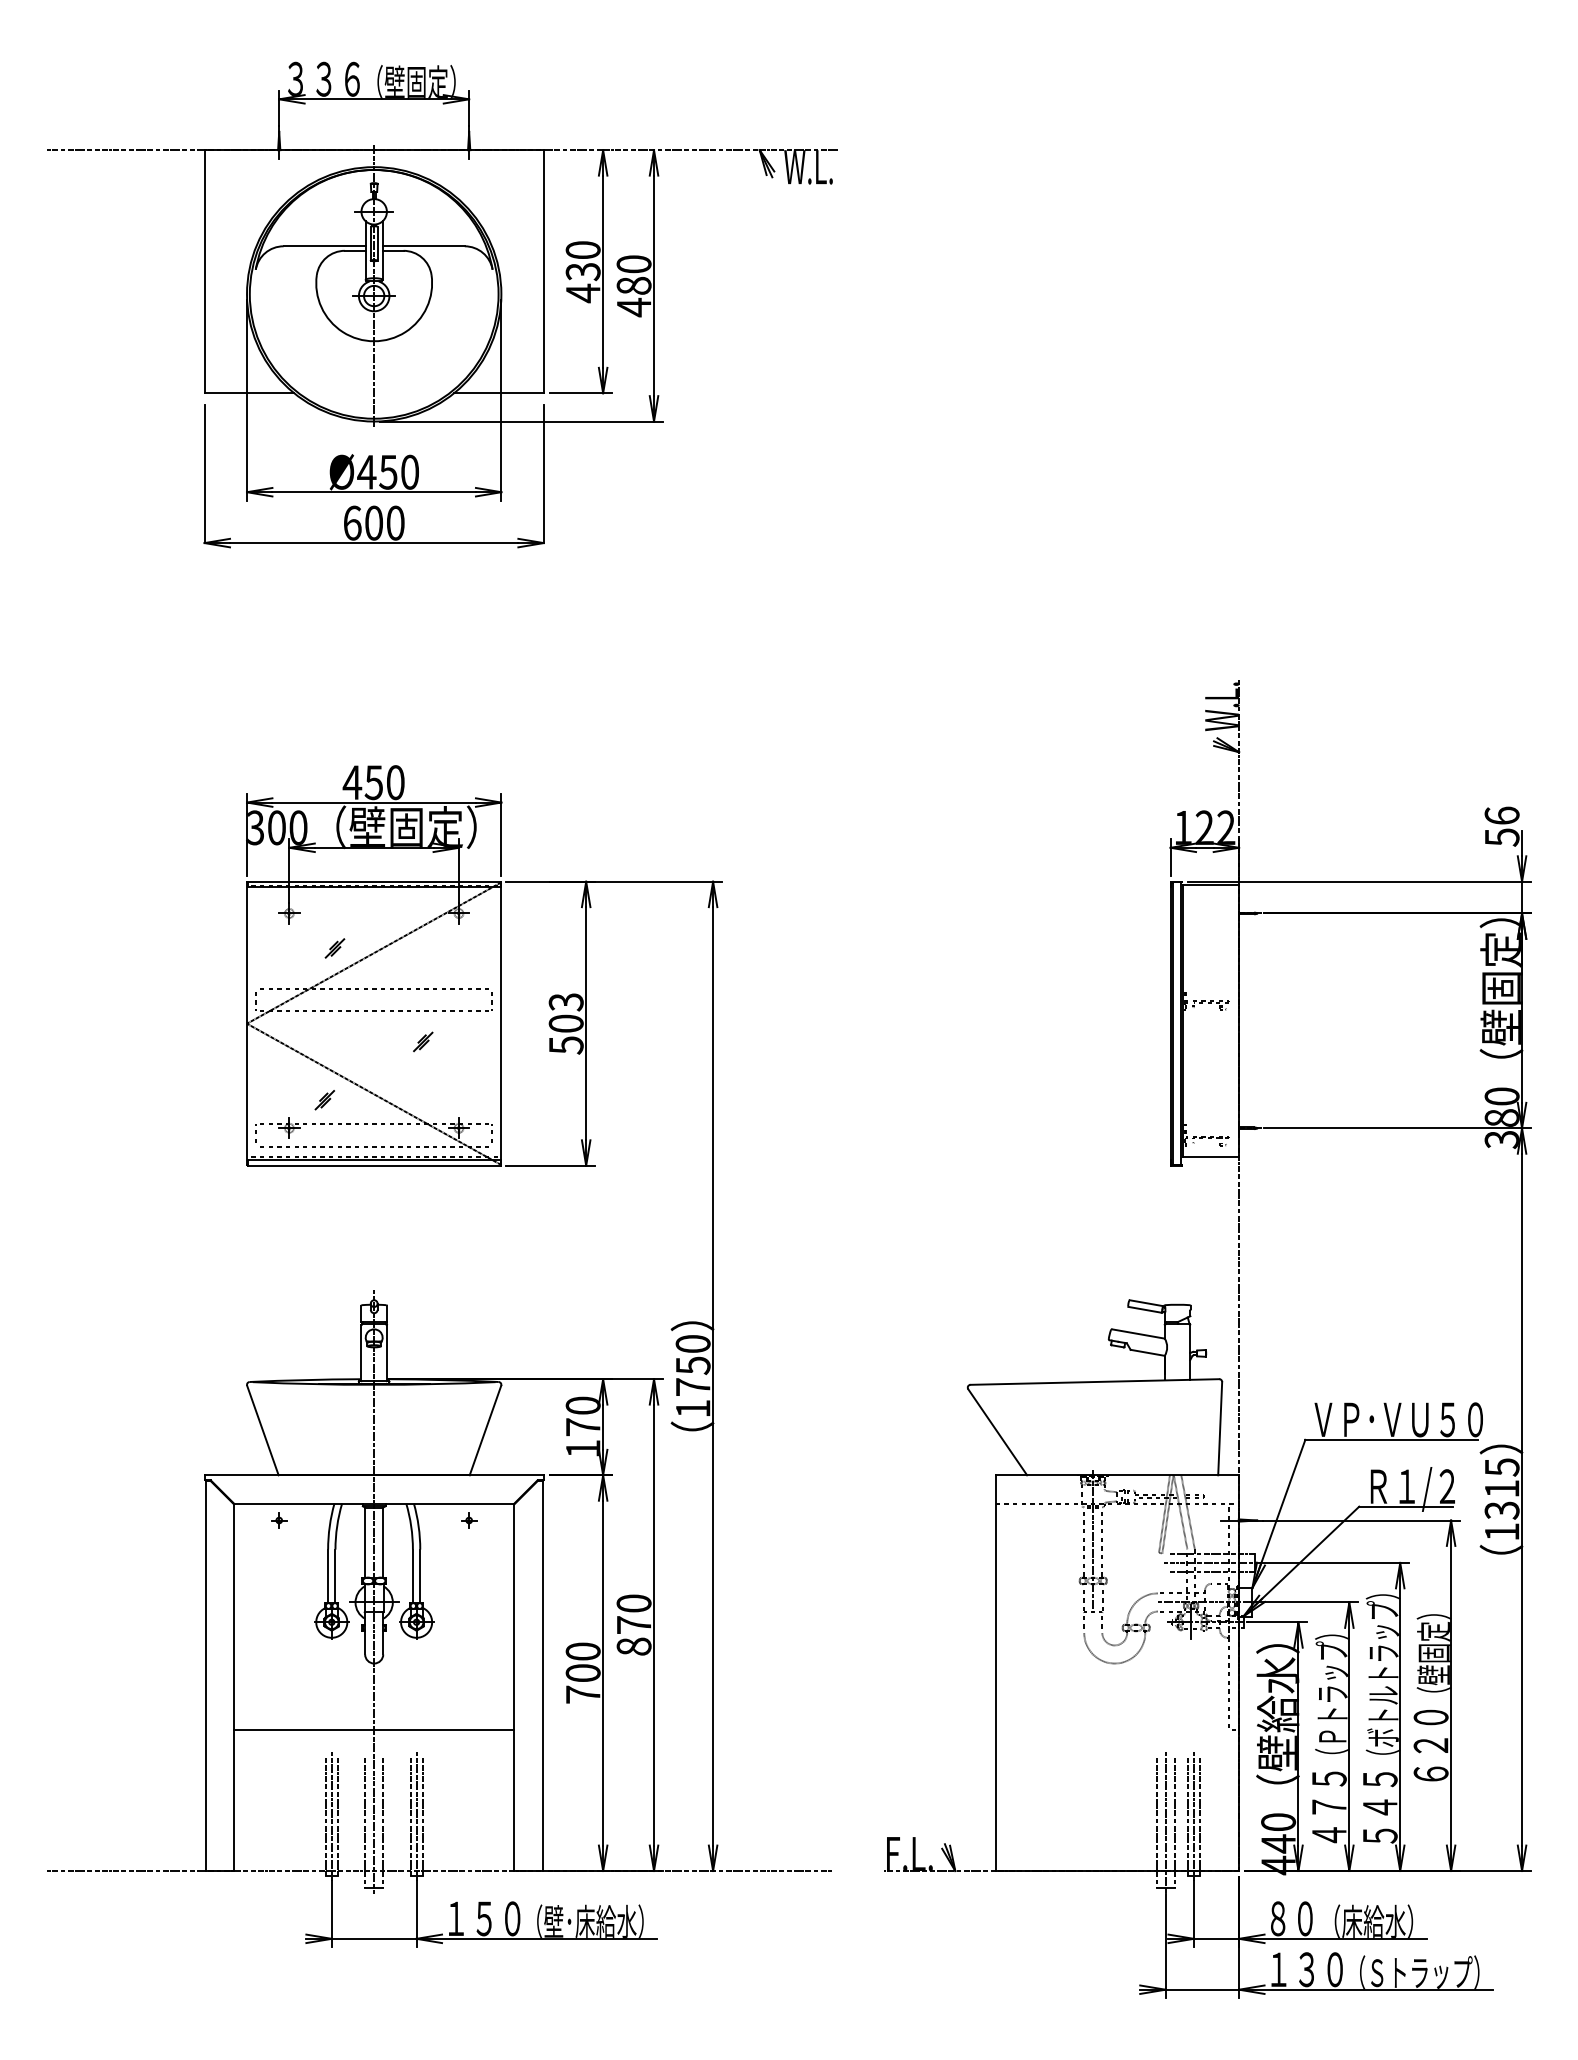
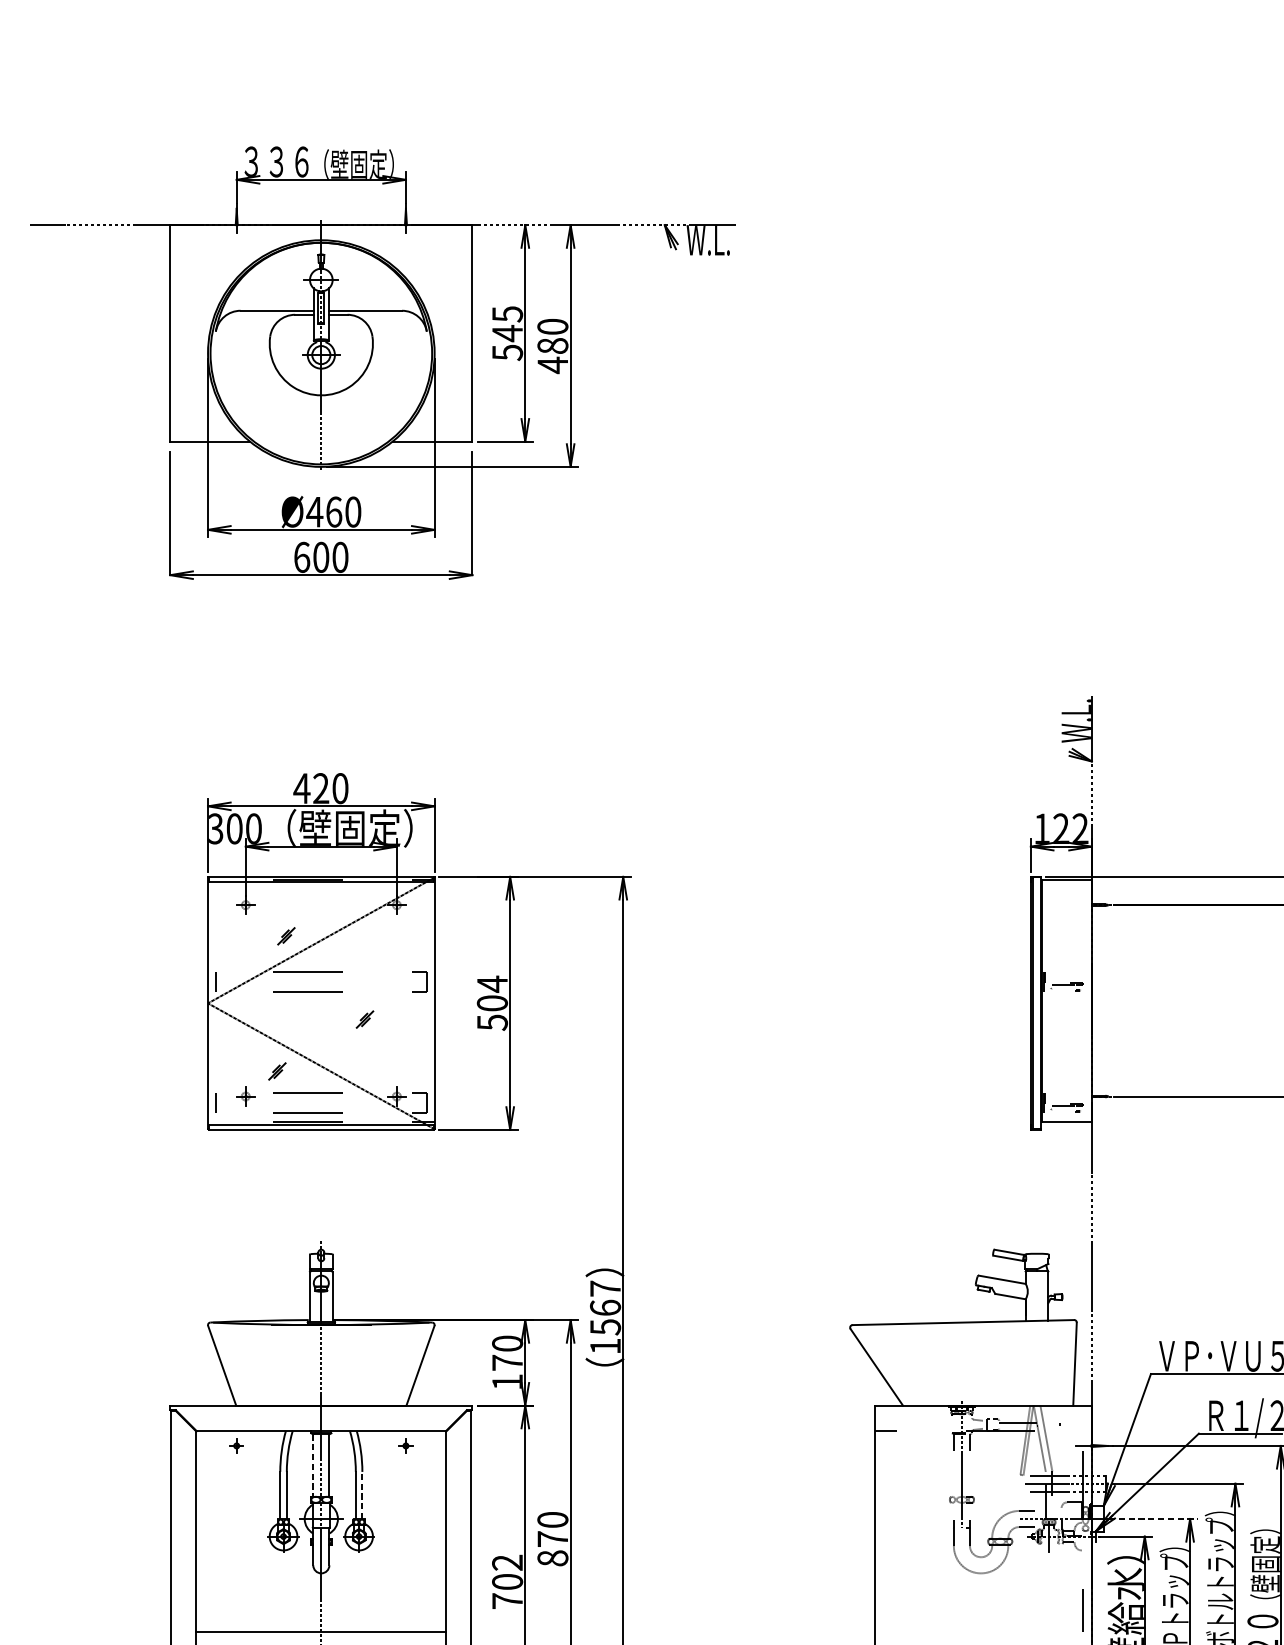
text: (582, 272) -> (506, 334), 430 -> 545
text: (388, 471) -> (334, 511), Ø450 -> Ø460
text: (373, 782) -> (320, 788), 450 -> 420
text: (565, 1002) -> (491, 984), 503 -> 504
text: (692, 1365) -> (604, 1307), 1750 -> 1567
line: (365, 1543) -> (313, 1466), solid -> dashed
line: (420, 1576) -> (362, 1495), solid -> dashed
line: (1308, 1602) -> (1153, 1519), solid -> dashed
text: (582, 1651) -> (506, 1562), 700 -> 702

